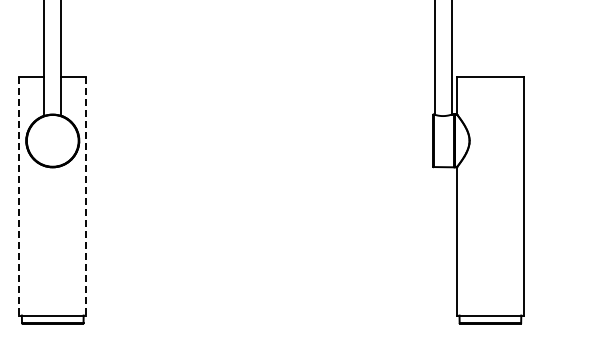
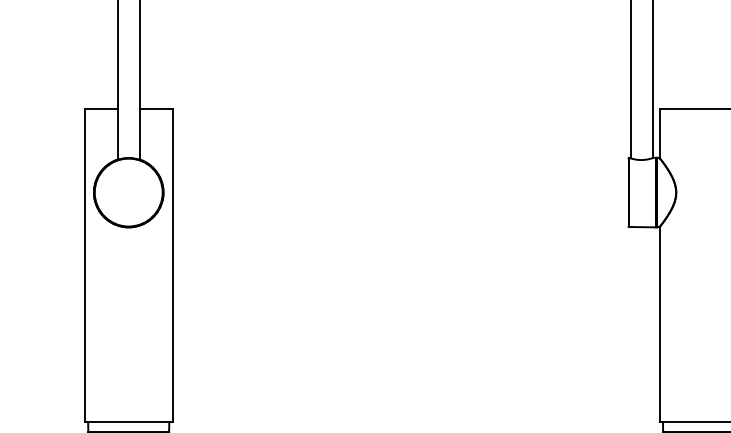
line: (19, 196) -> (85, 265), dashed -> solid
line: (86, 196) -> (173, 265), dashed -> solid

